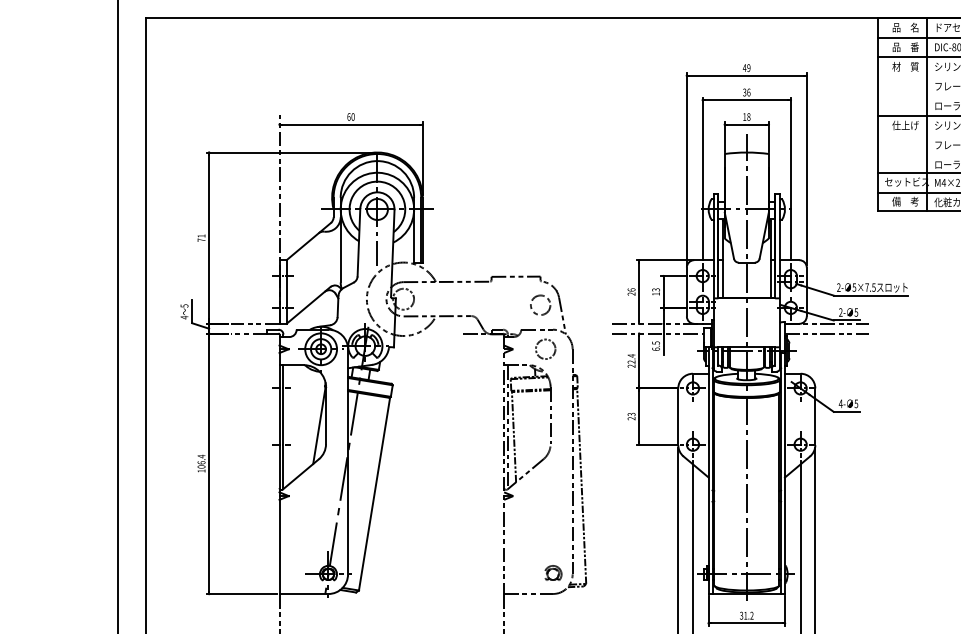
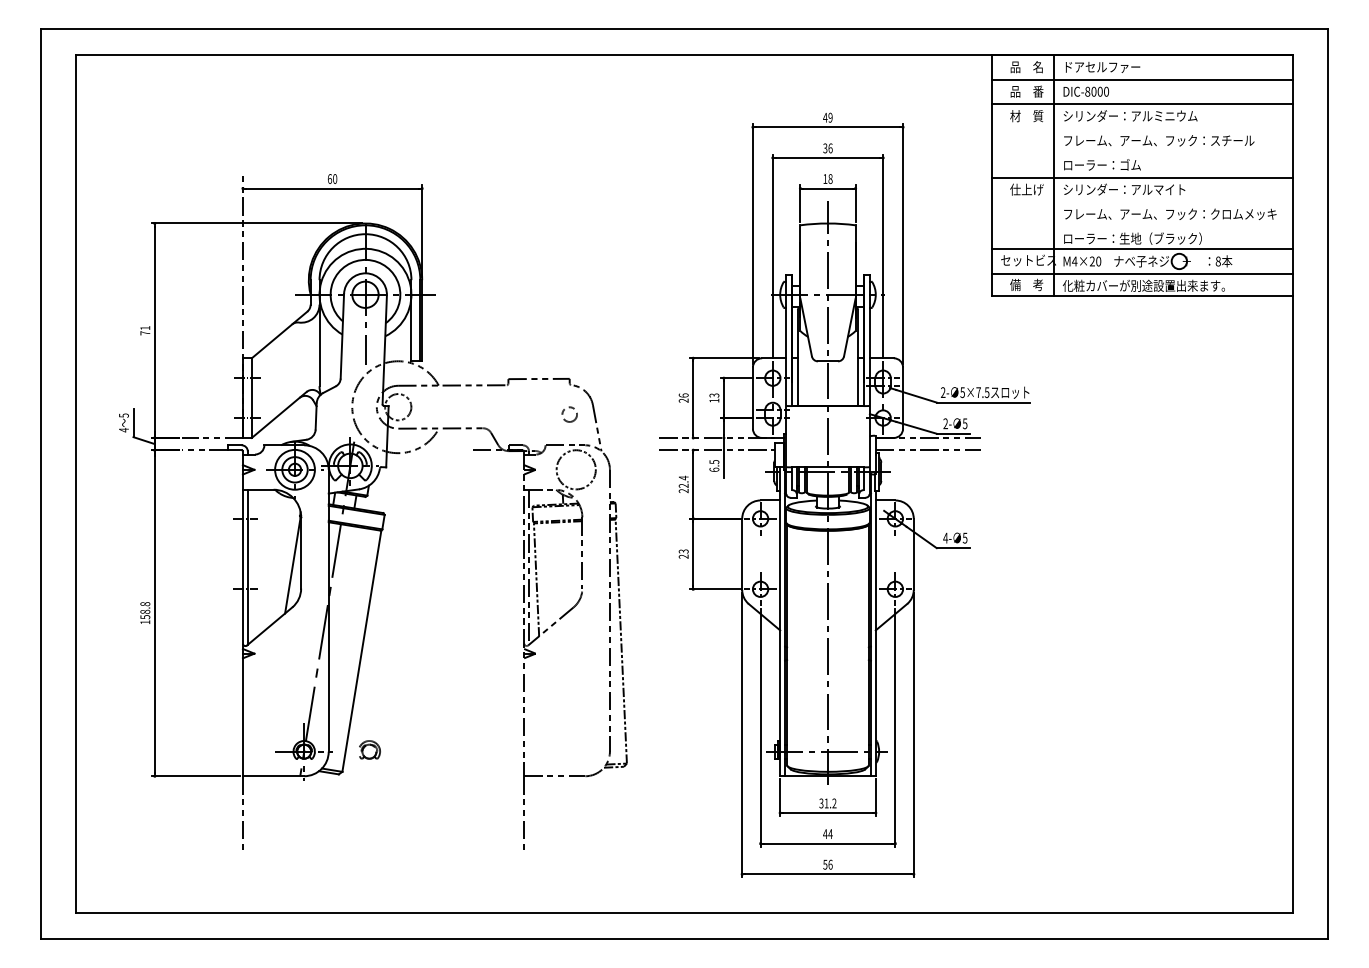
circle: (540, 305) -> (569, 414), size x0.6
circle: (545, 349) -> (575, 469), size x1.6
text: (201, 461) -> (145, 610), 106.4 -> 158.8
part: (553, 572) -> (369, 749), moved

